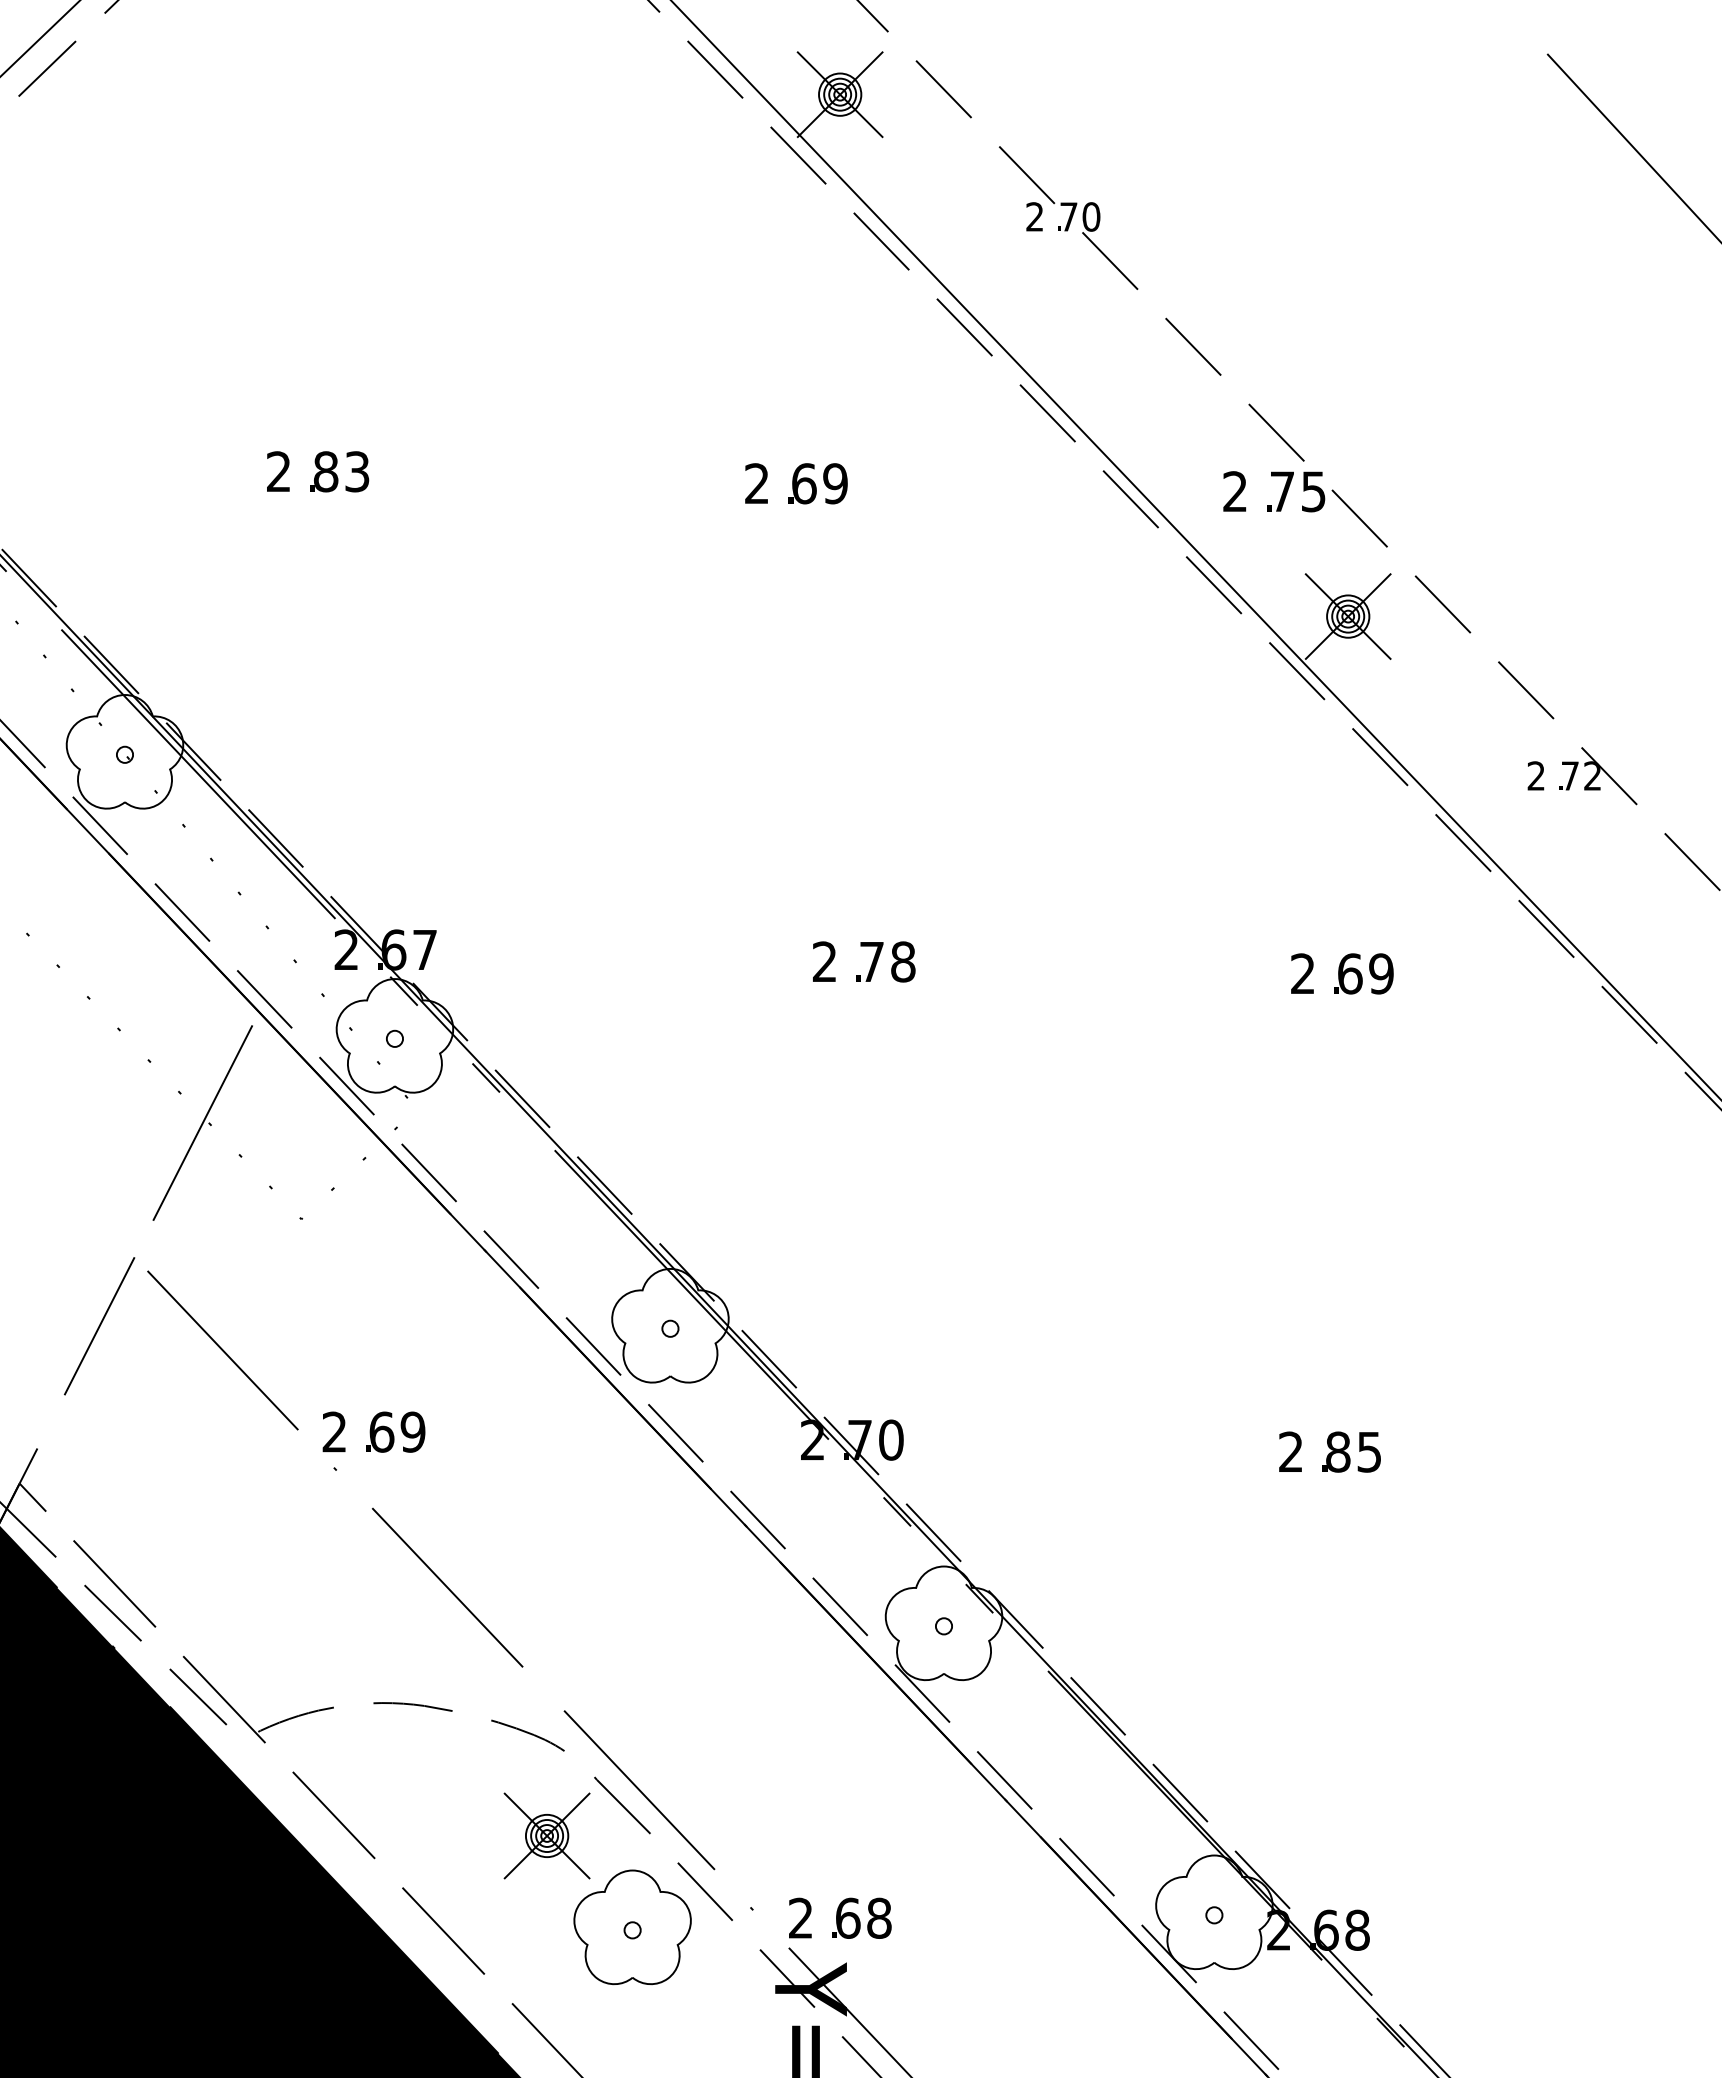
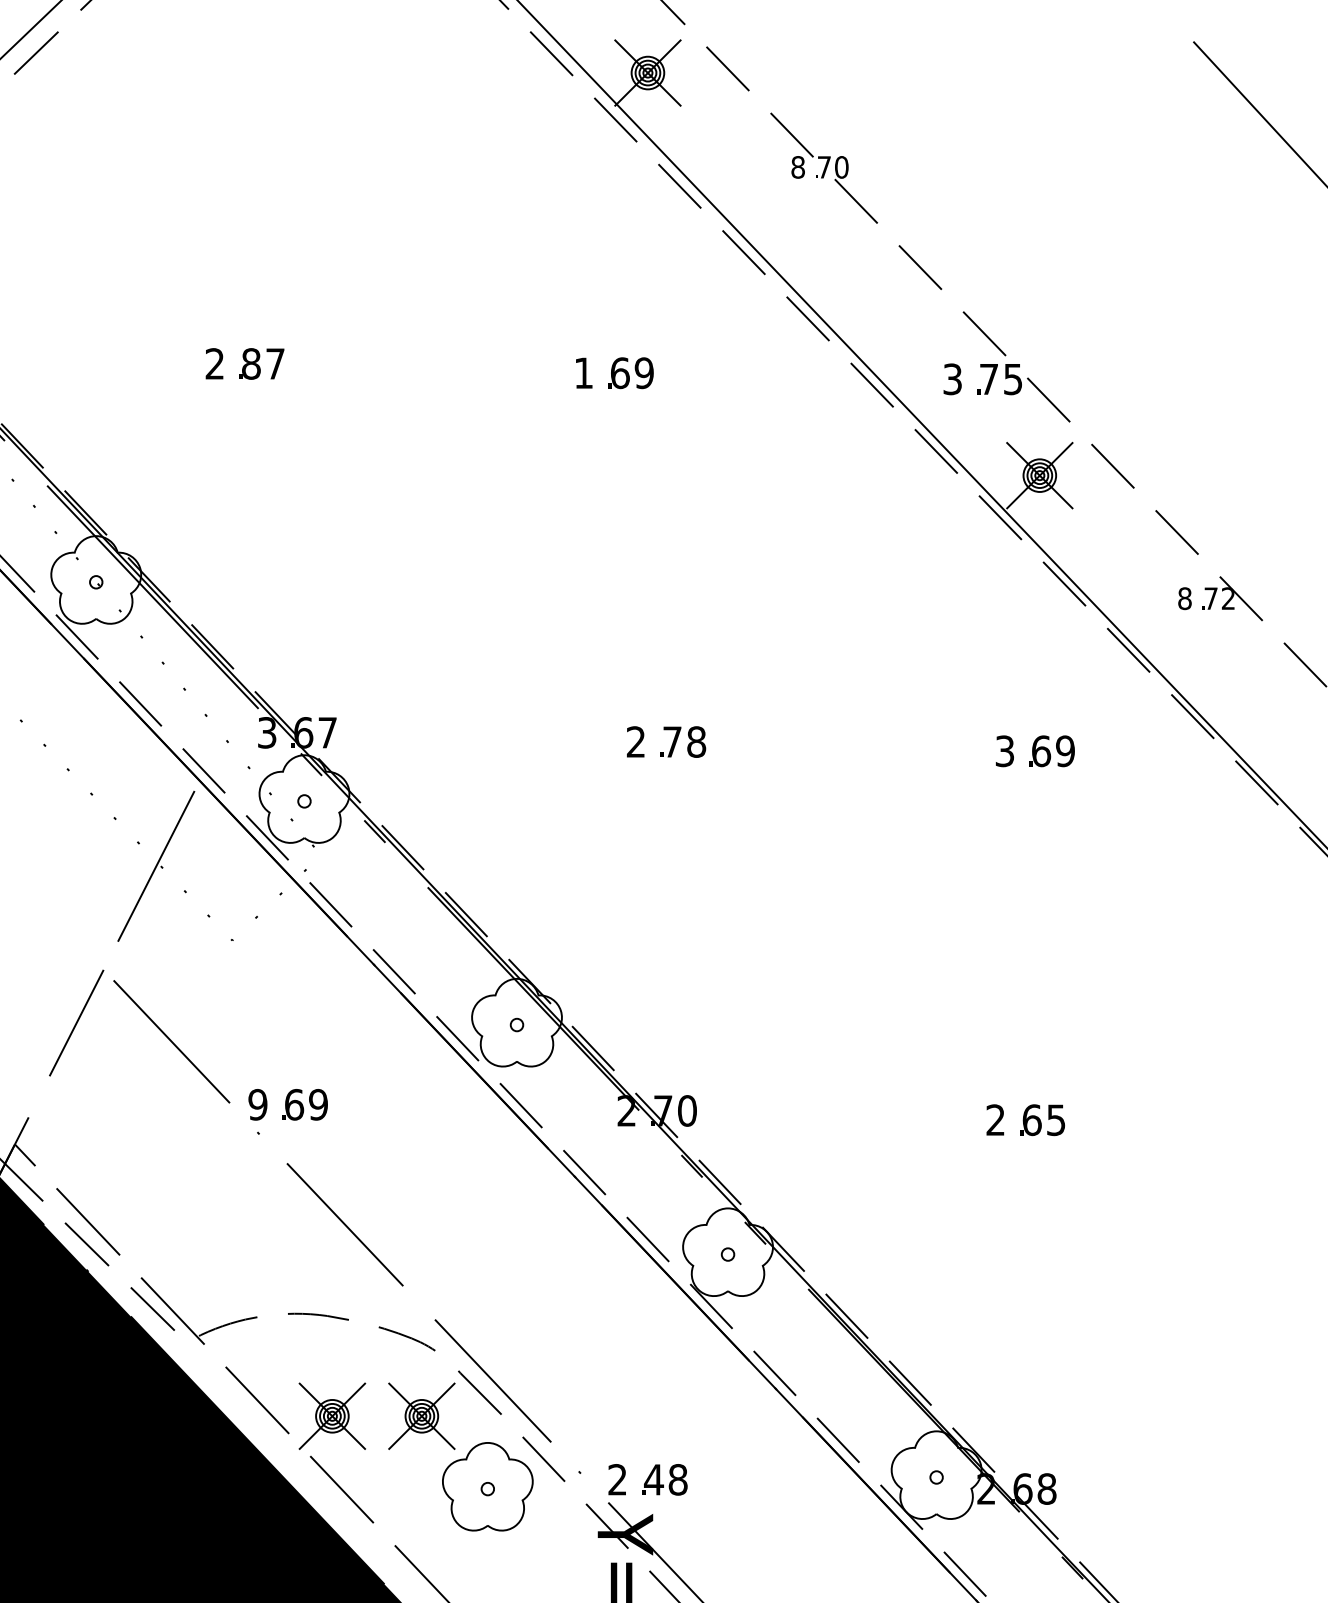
text: (1034, 216) -> (797, 167), 2 -> 8
text: (357, 471) -> (275, 363), 83 -> 87
text: (756, 483) -> (583, 372), 2 -> 1
text: (1235, 491) -> (952, 379), 2 -> 3
text: (1536, 775) -> (1185, 598), 2 -> 8
text: (346, 949) -> (267, 732), 2 -> 3
text: (1302, 973) -> (1004, 750), 2 -> 3
text: (334, 1431) -> (257, 1104), 2 -> 9
text: (1338, 1451) -> (1032, 1119), 85 -> 65
part: (430, 1835) -> (331, 1415), added
text: (848, 1917) -> (654, 1479), 68 -> 48

